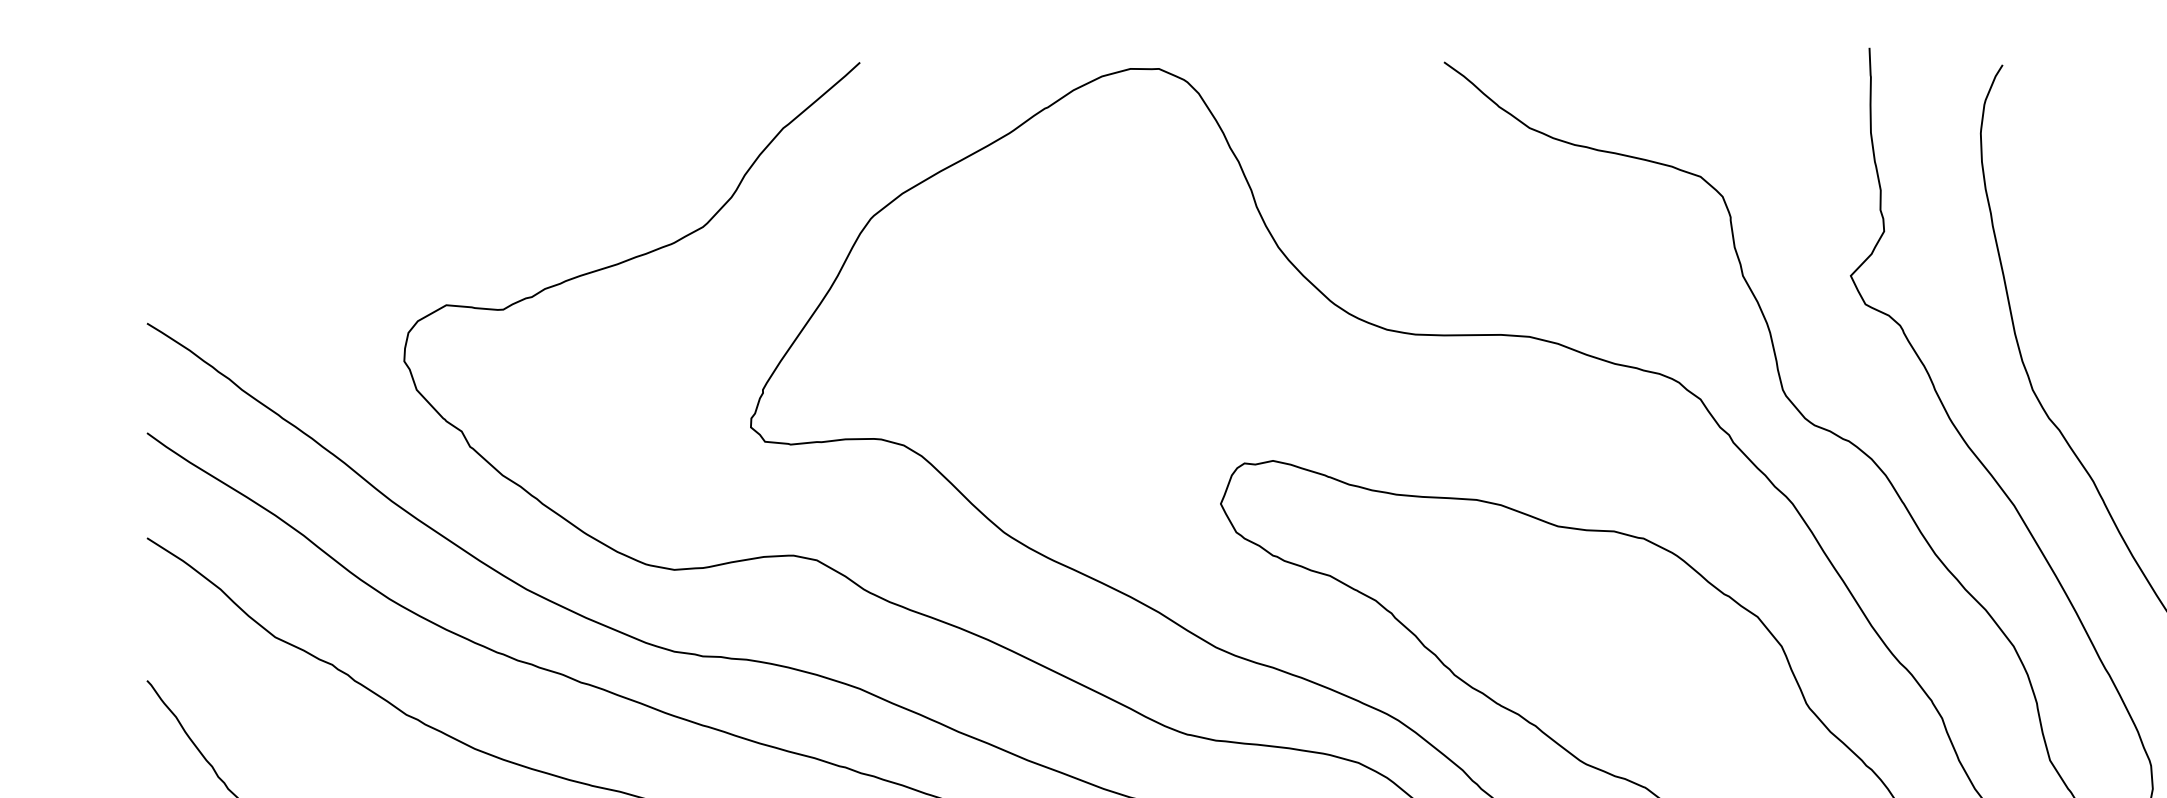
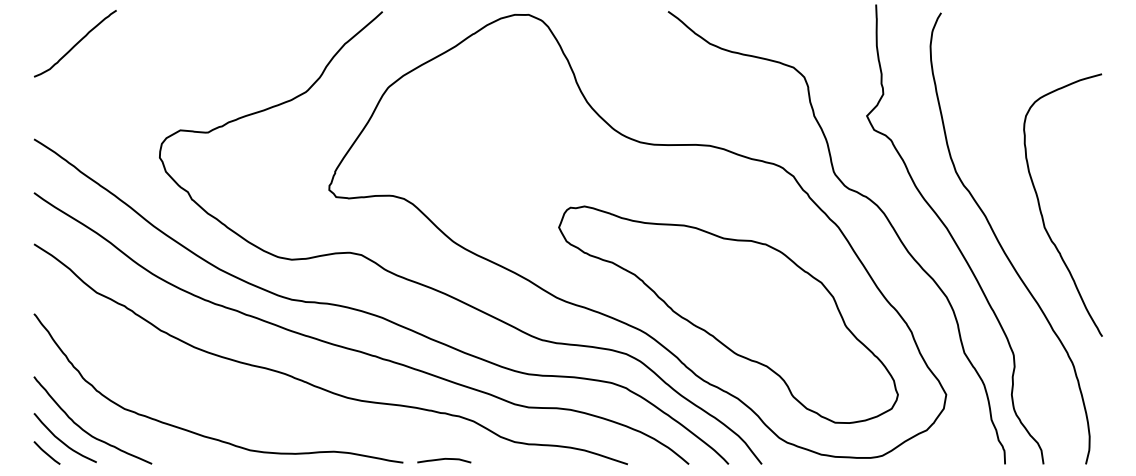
curve: (231, 127) -> (75, 43), added

